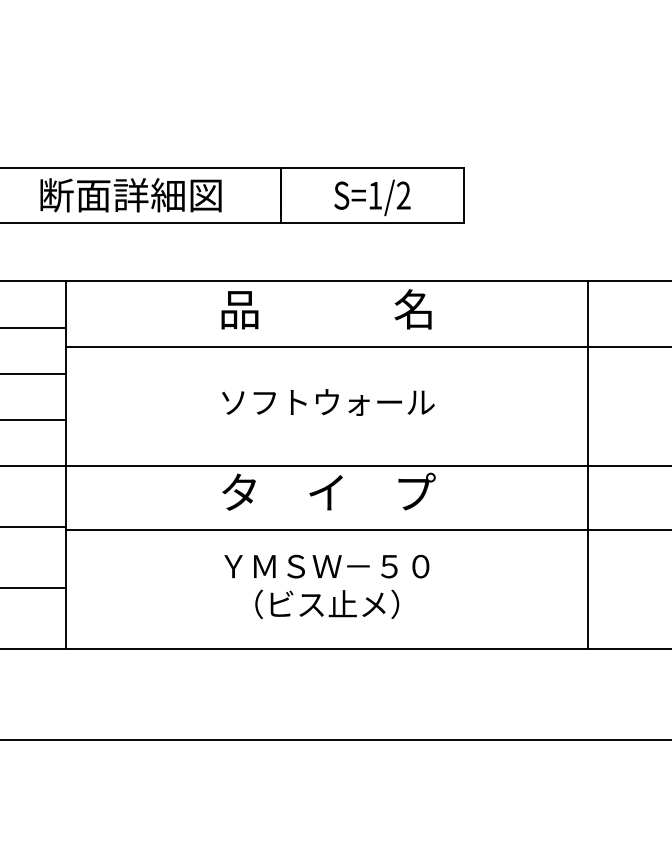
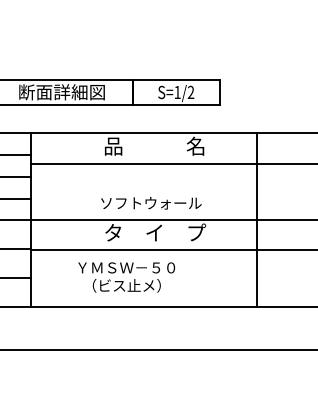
text: (328, 402) -> (151, 203), moved
line: (588, 464) -> (257, 219), moved
text: (326, 586) -> (126, 277), moved

